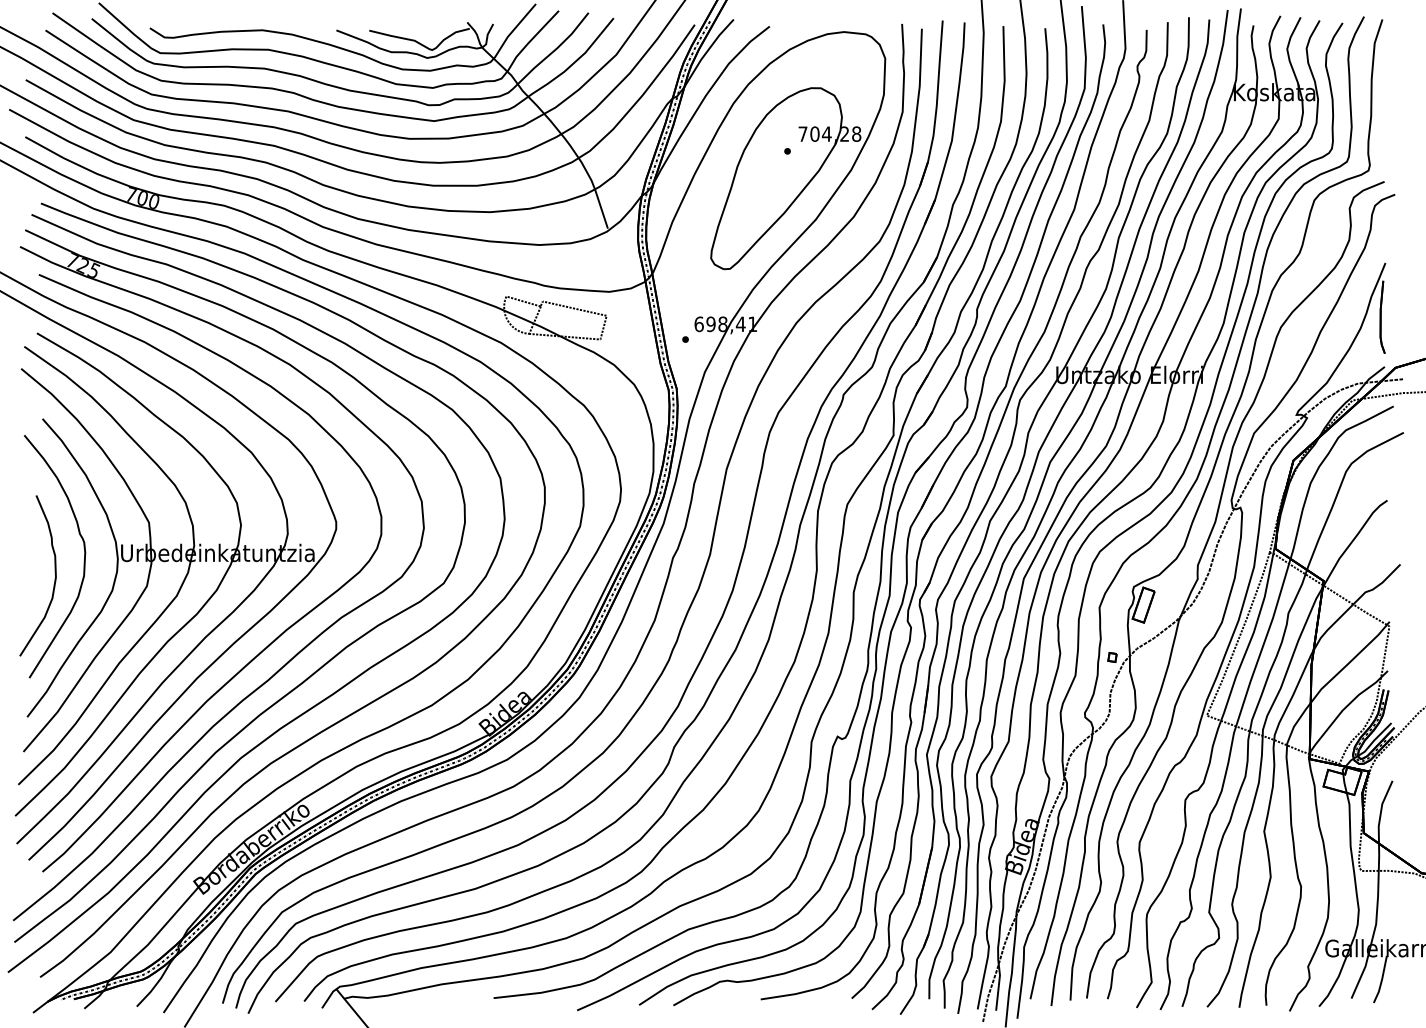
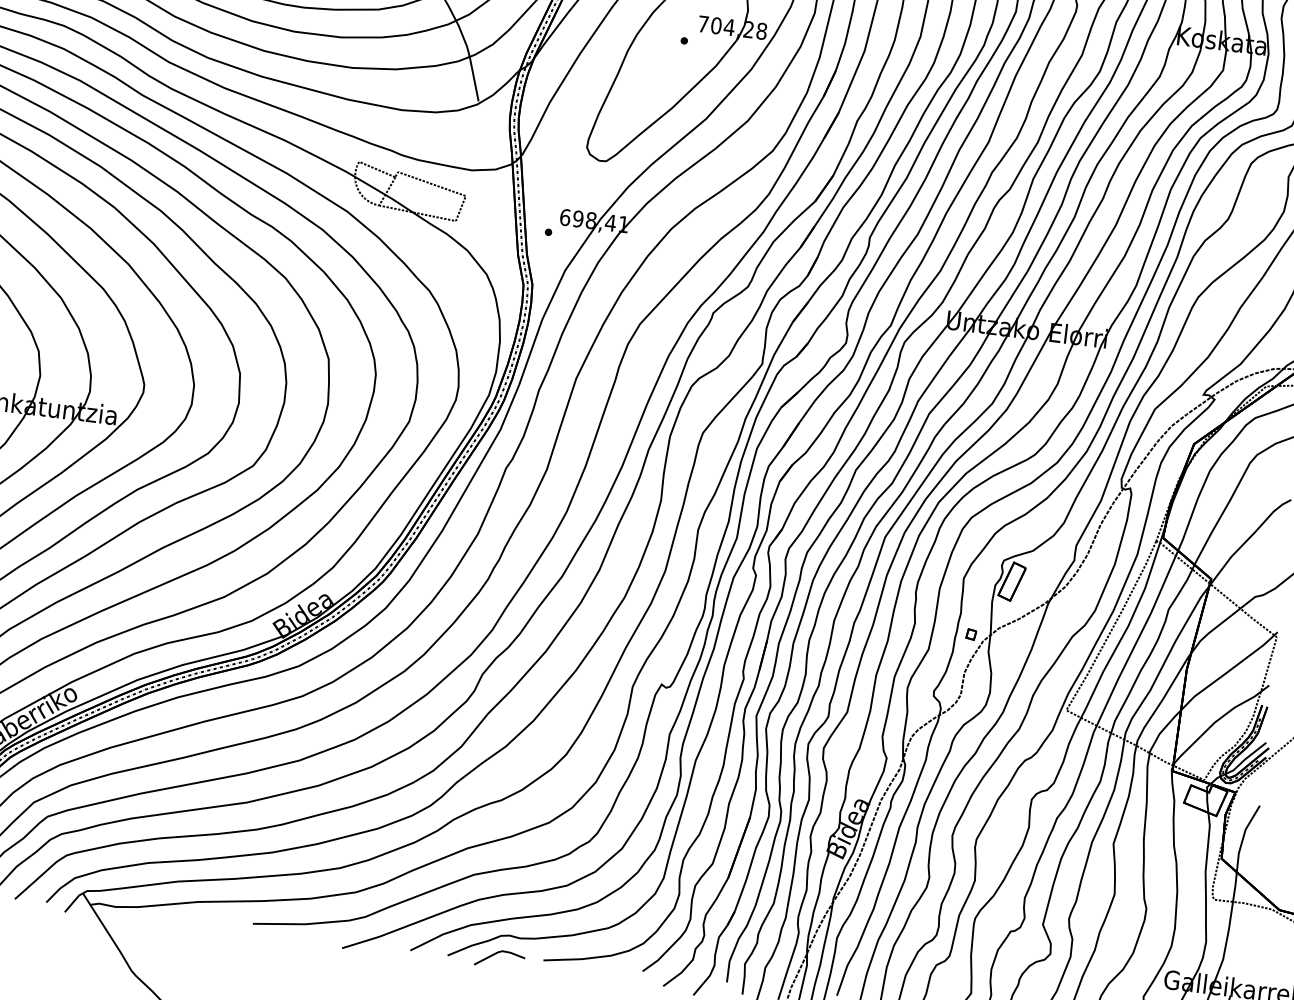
line: (717, 999) -> (496, 954), added

